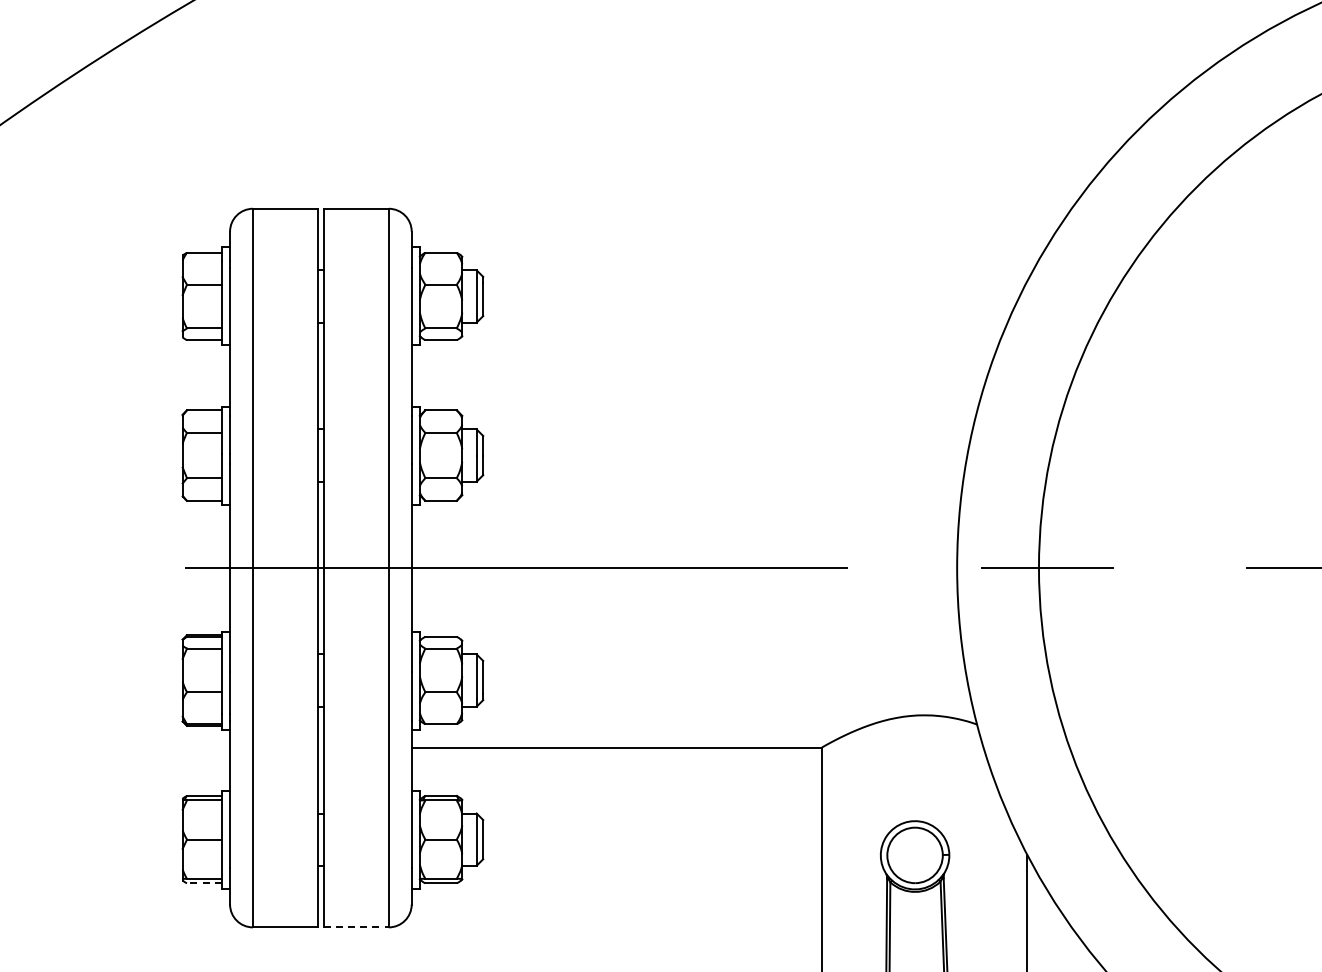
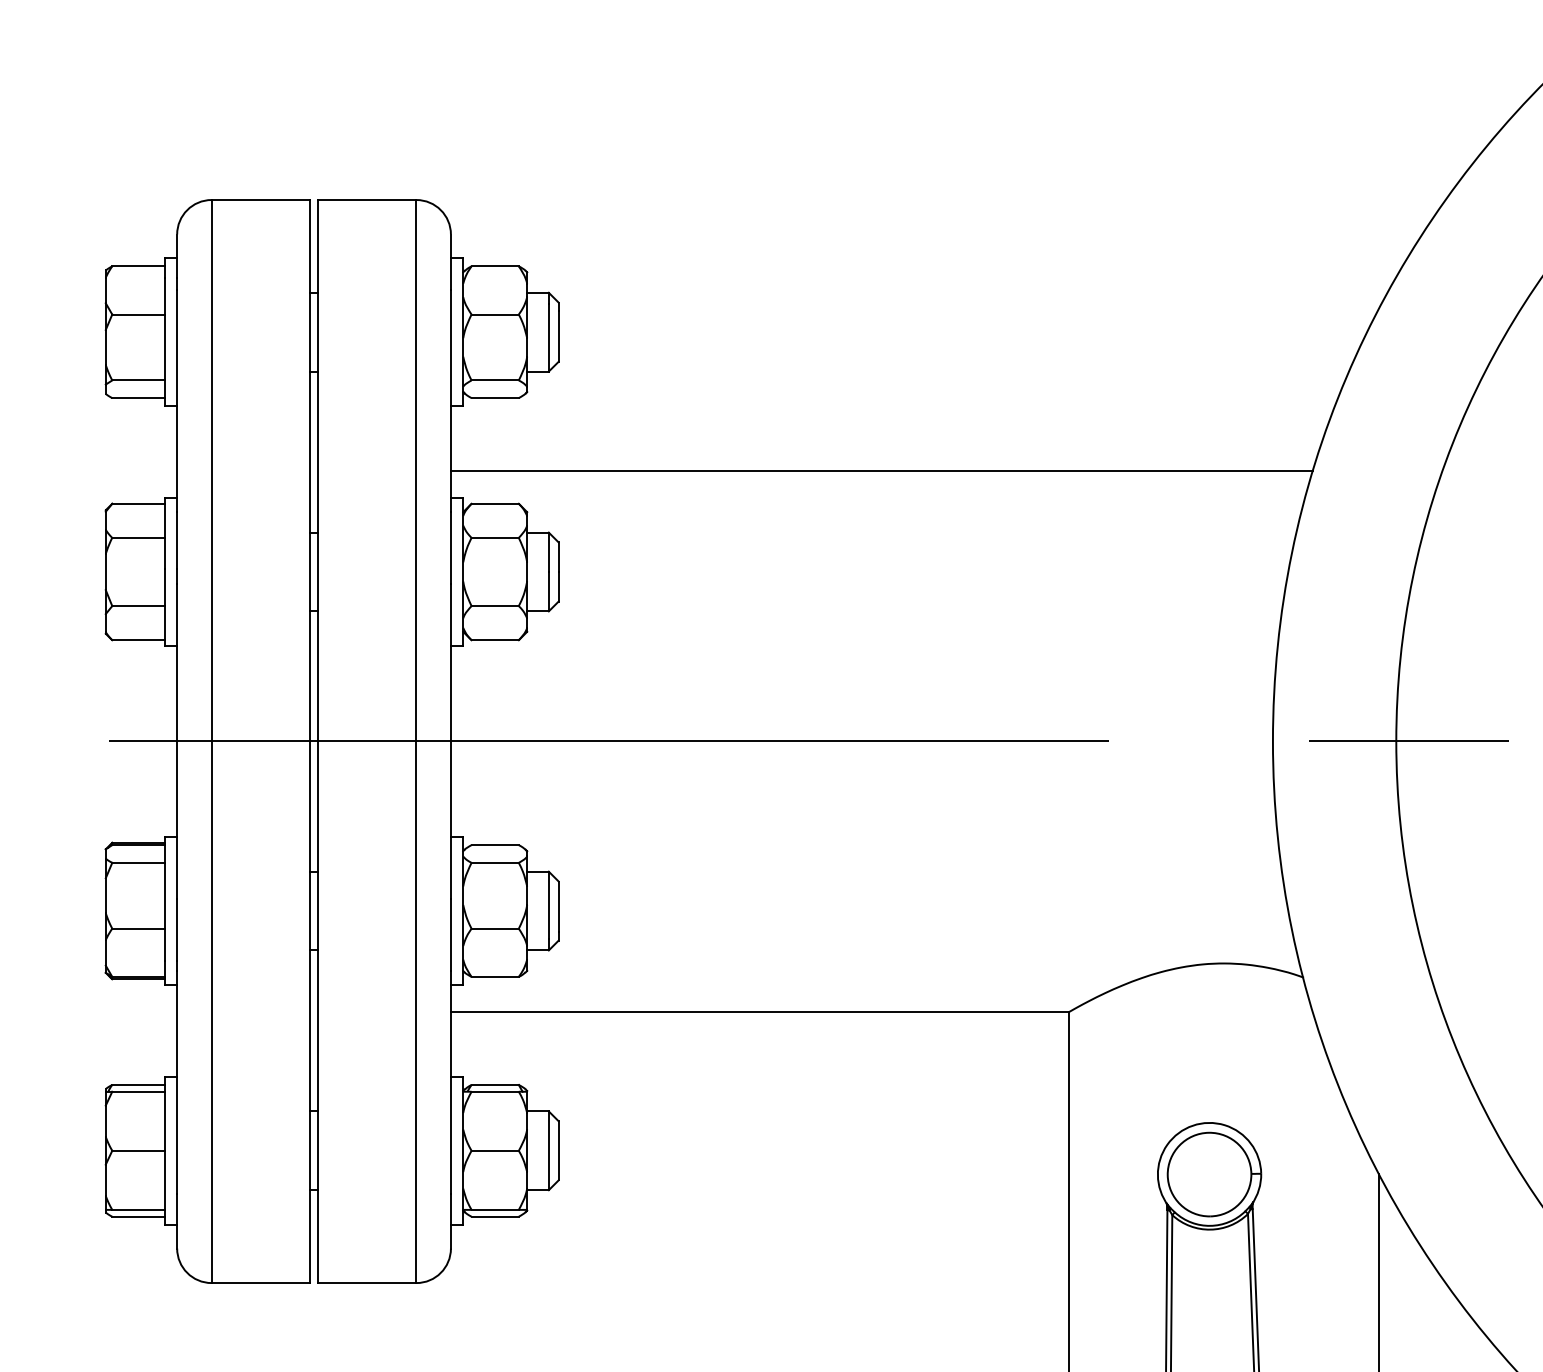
line: (697, 388) -> (881, 470), added
line: (203, 883) -> (137, 1216), dashed -> solid
line: (356, 927) -> (367, 1283), dashed -> solid

